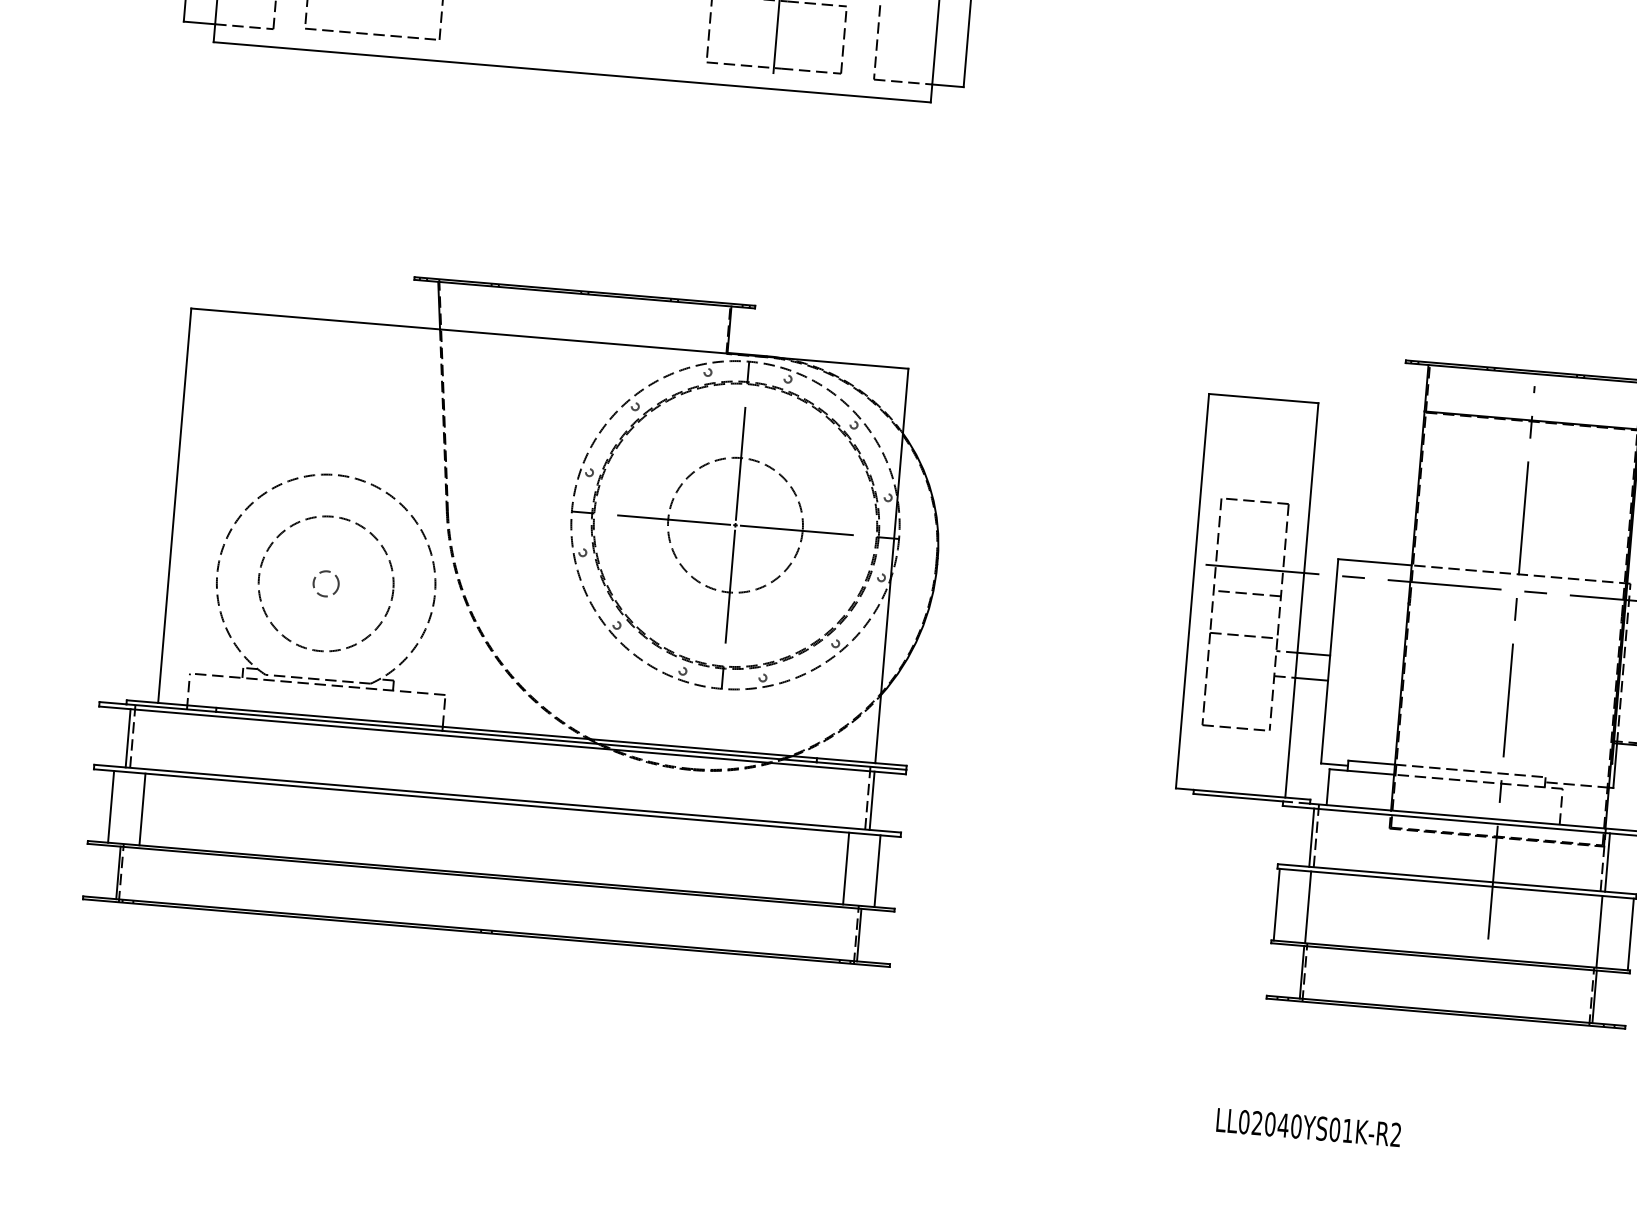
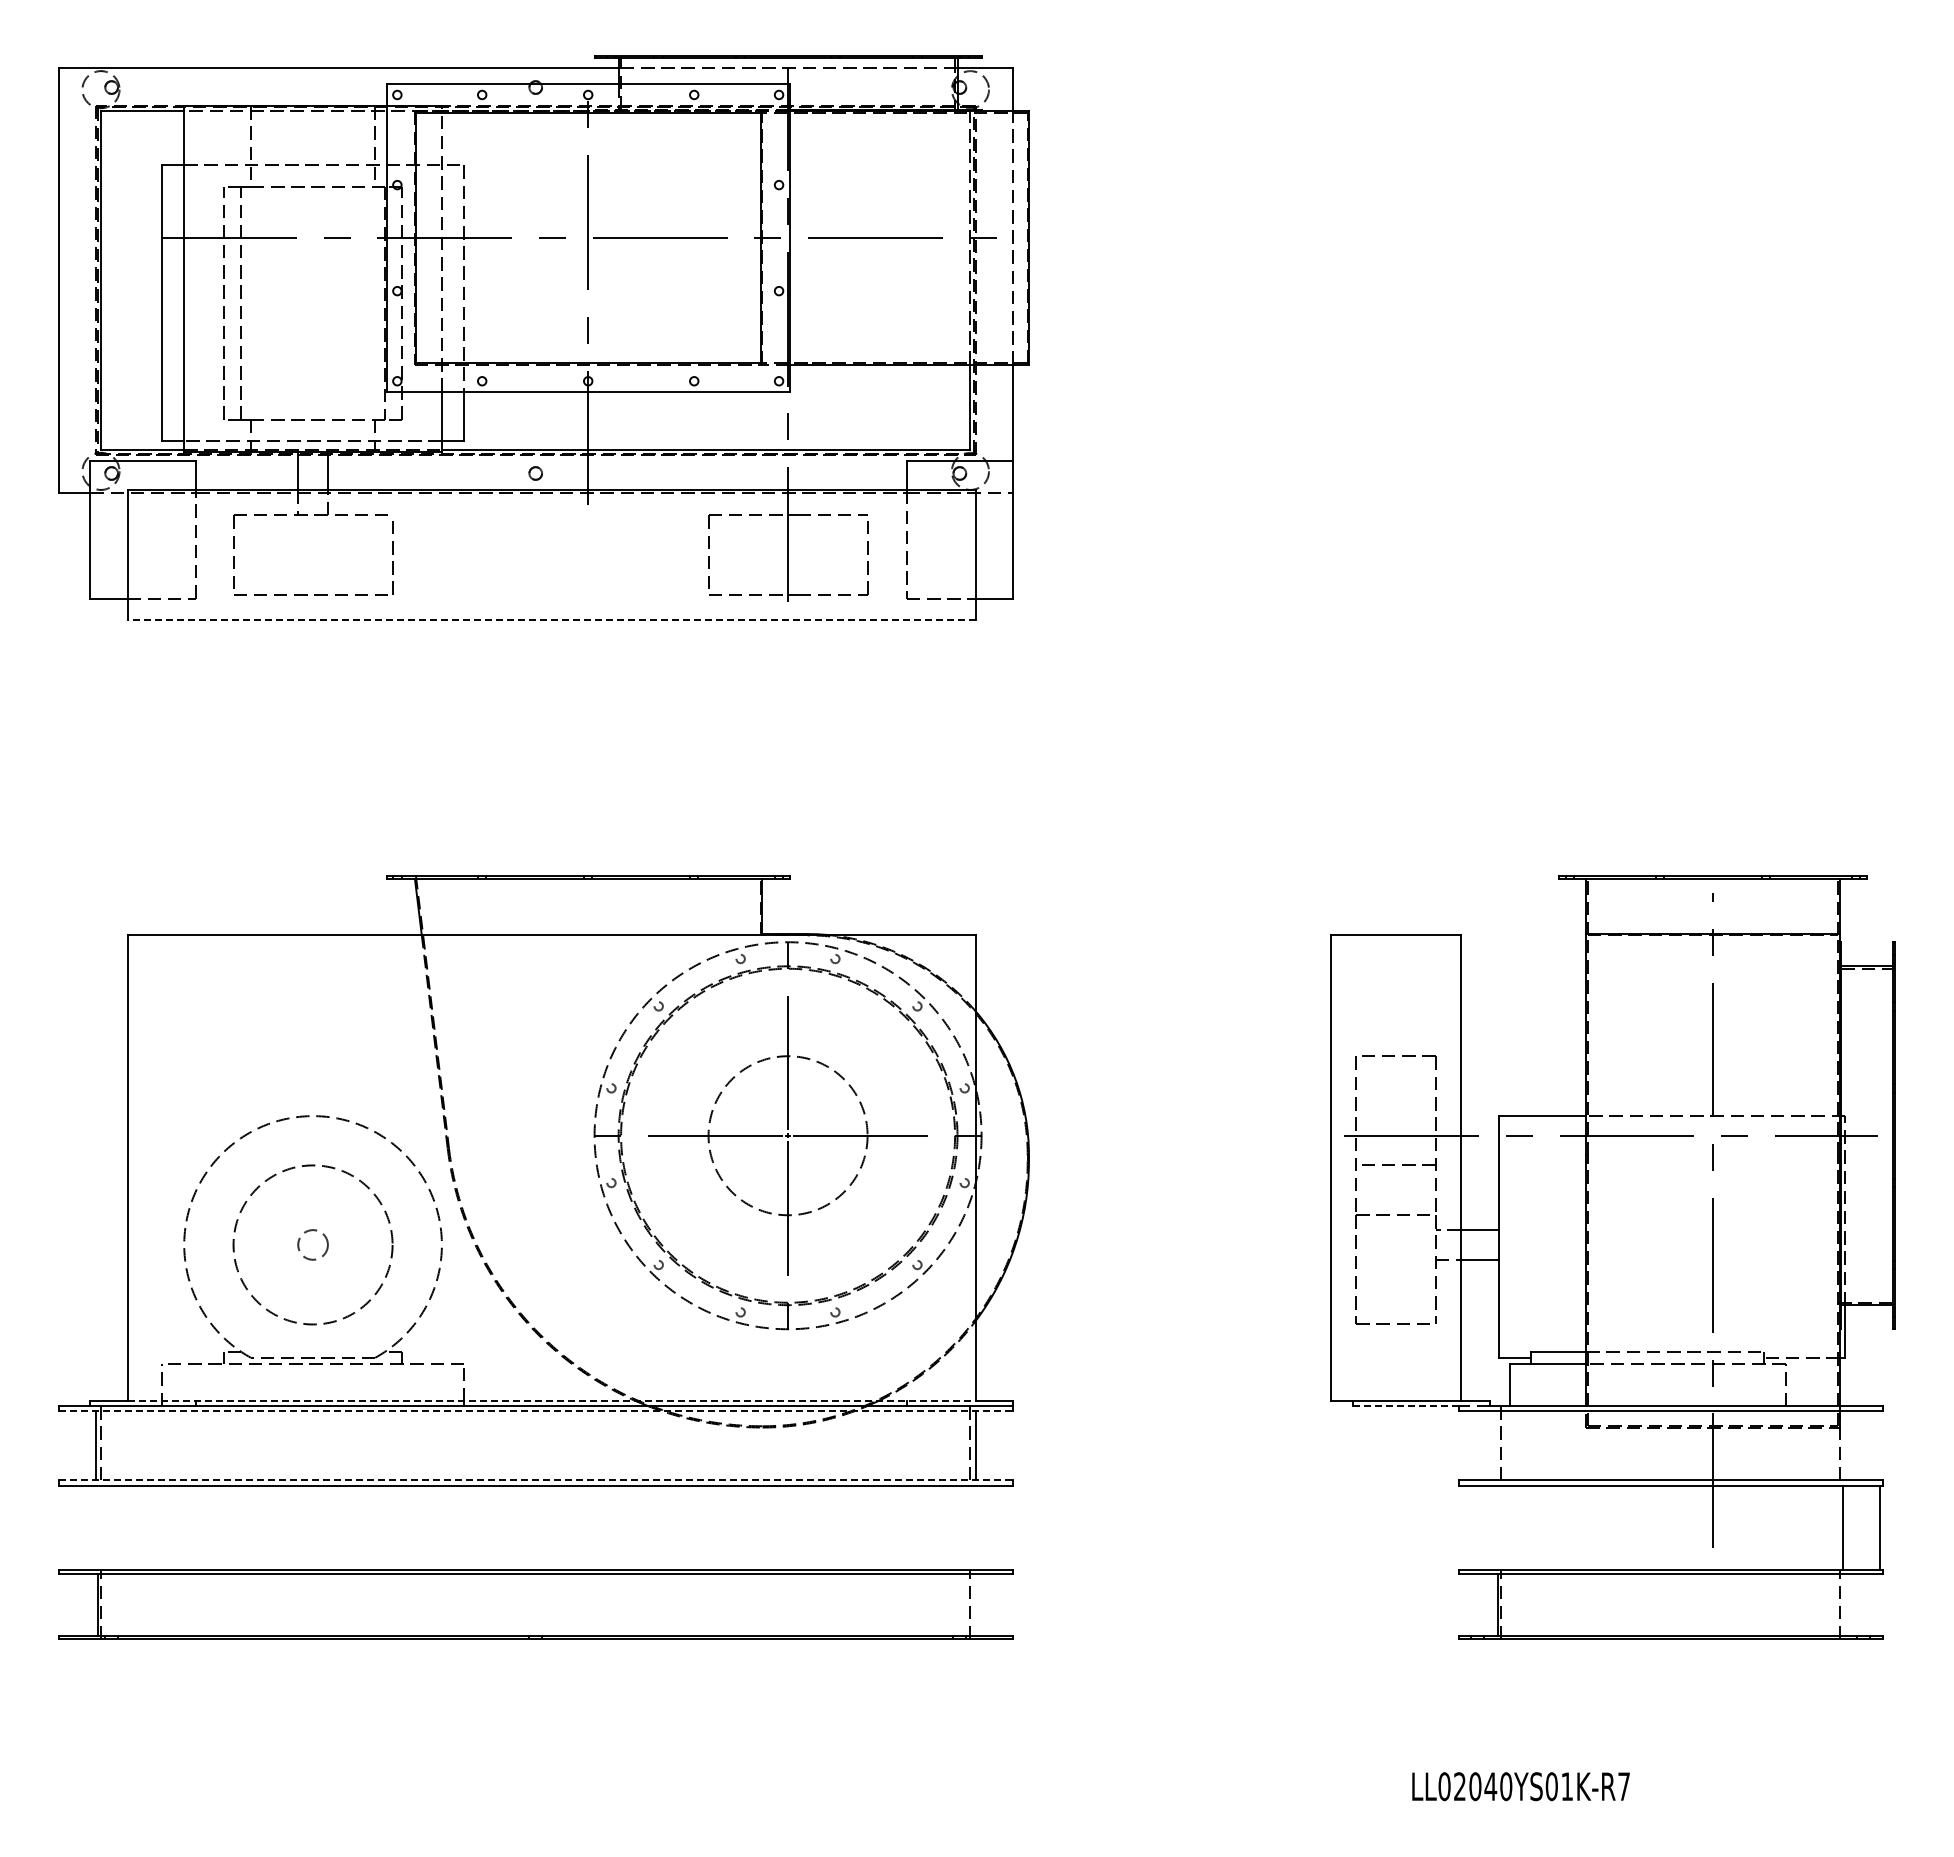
line: (572, 72) -> (551, 619), solid -> dashed
line: (517, 733) -> (552, 1401), solid -> dashed
line: (503, 740) -> (536, 1411), solid -> dashed
line: (498, 798) -> (536, 1480), solid -> dashed
line: (1239, 798) -> (1406, 1406), solid -> dashed
line: (111, 806) -> (82, 1527), removed
line: (142, 809) -> (119, 1527), removed
line: (1311, 837) -> (1495, 1445), removed
line: (1607, 862) -> (1845, 1445), removed
line: (845, 868) -> (951, 1527), removed
line: (877, 870) -> (989, 1527), removed
line: (1277, 904) -> (1461, 1527), removed
line: (1308, 906) -> (1498, 1527), removed
line: (858, 934) -> (973, 1604), removed
line: (1594, 996) -> (1843, 1604), removed
text: (1395, 1134) -> (1623, 1786), LL02040YS01K-R2 -> LL02040YS01K-R7

